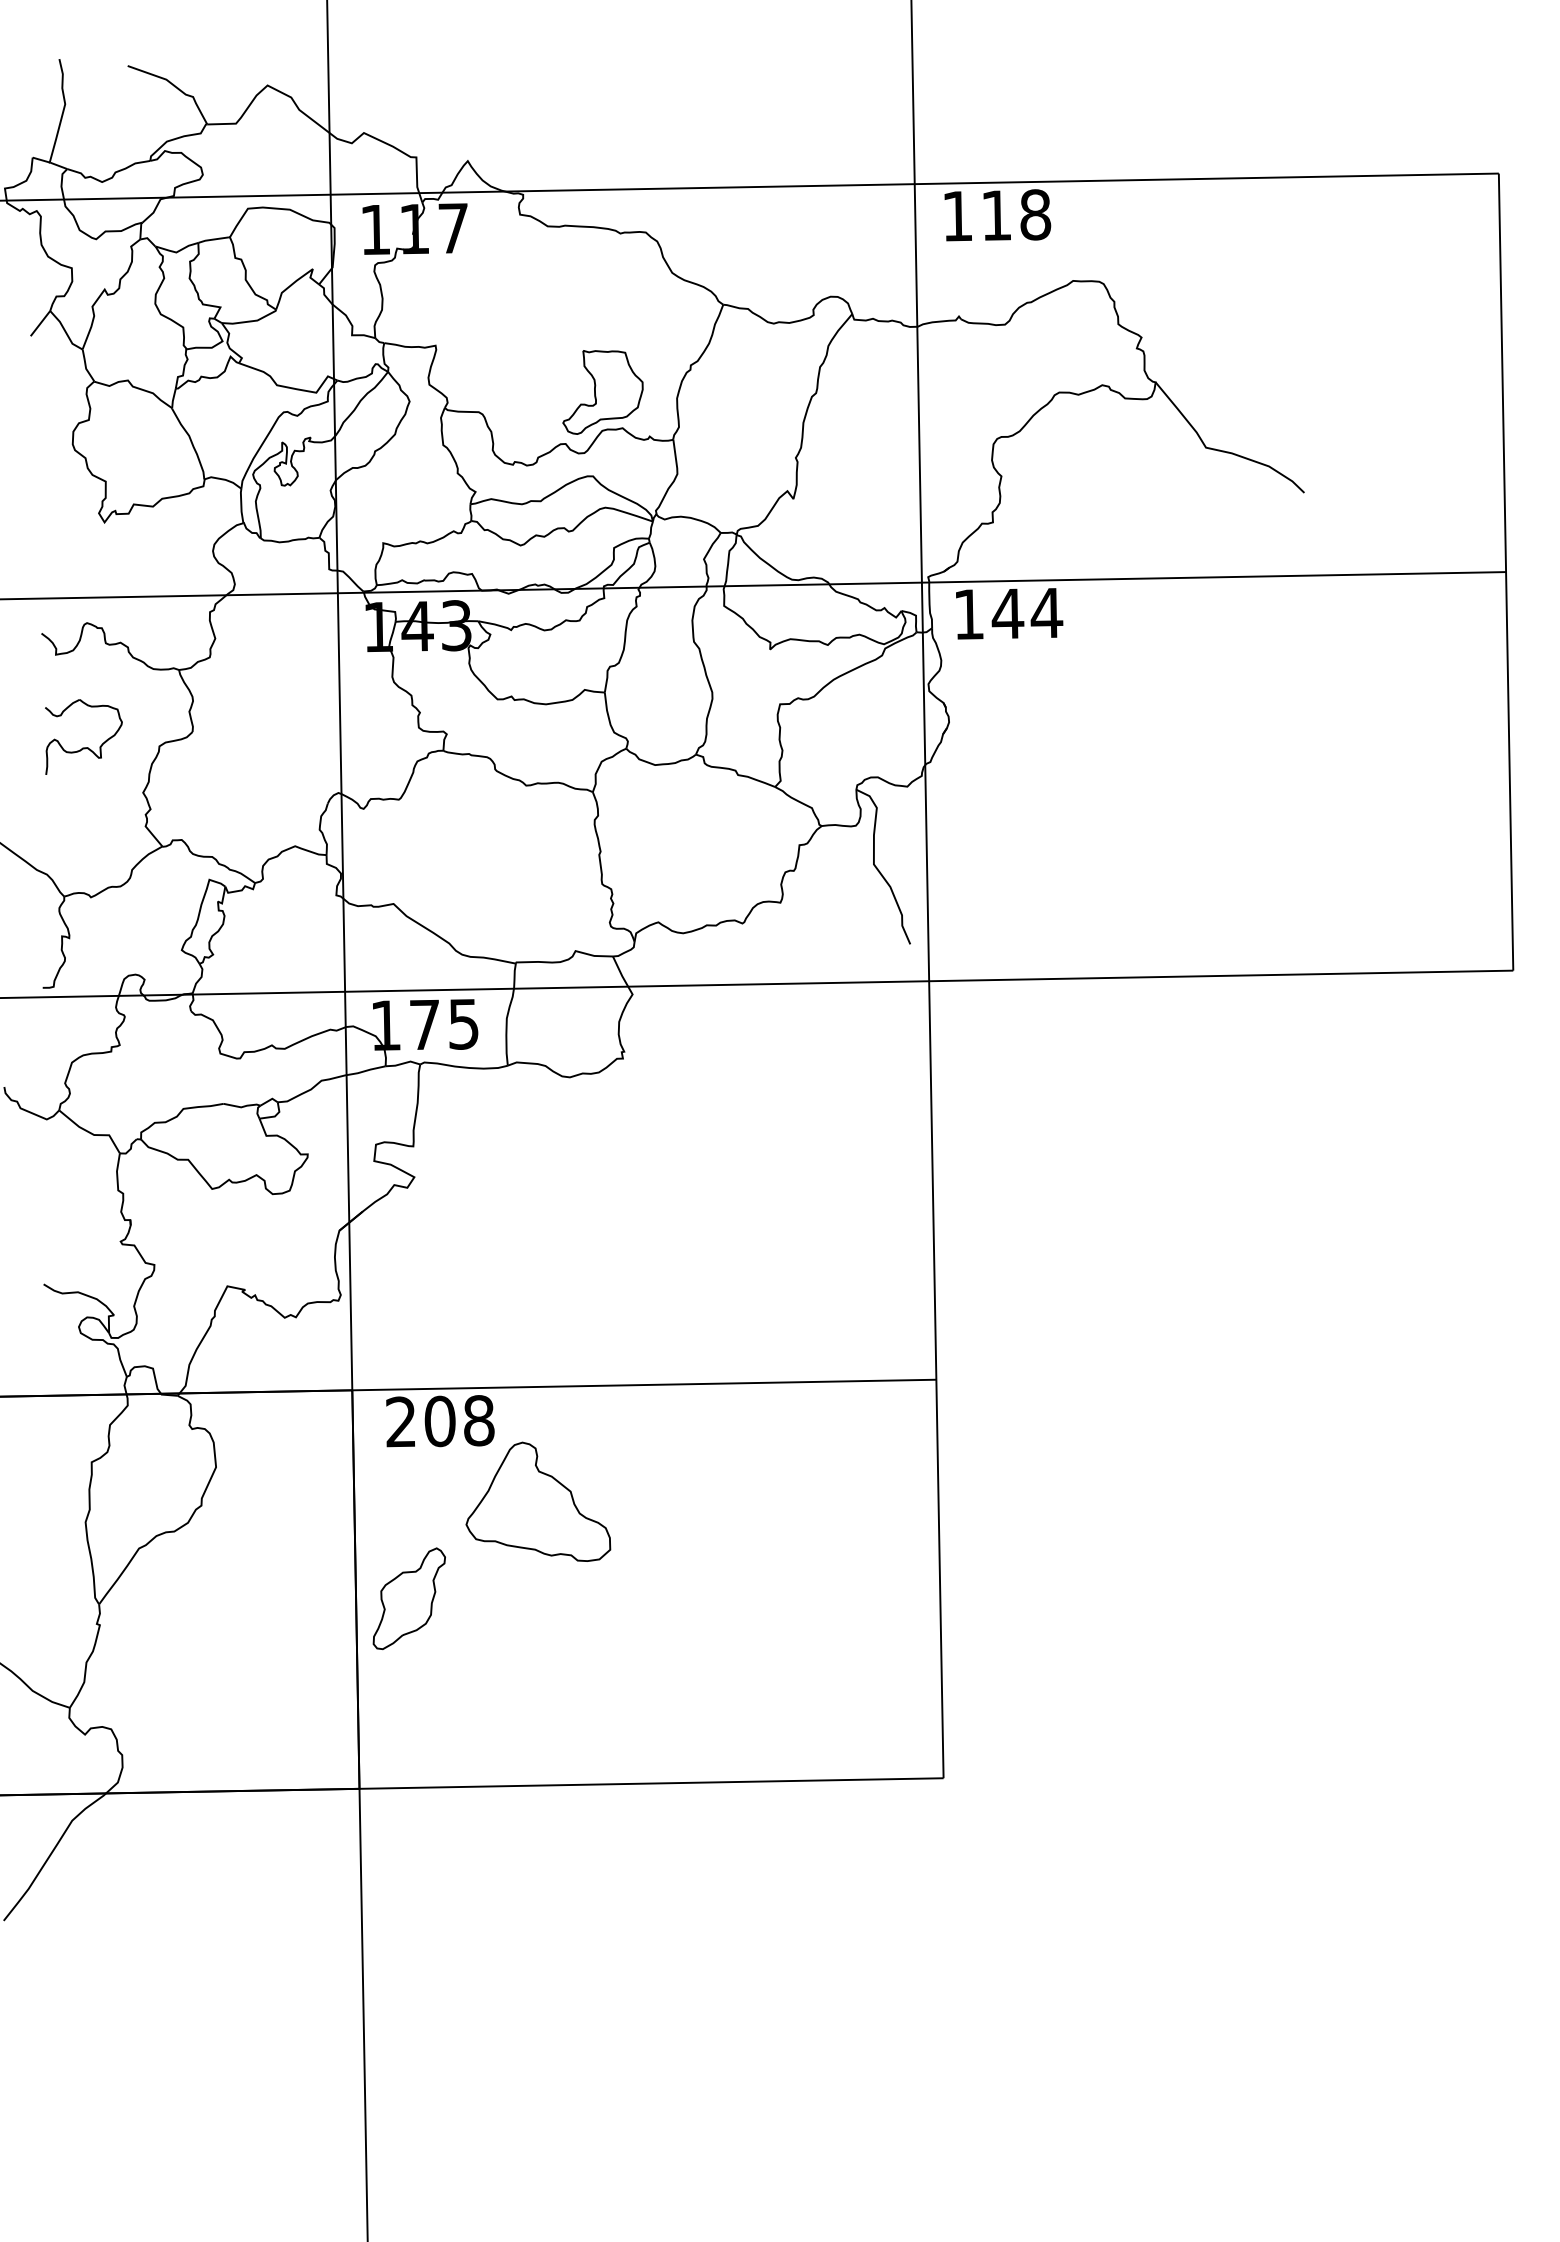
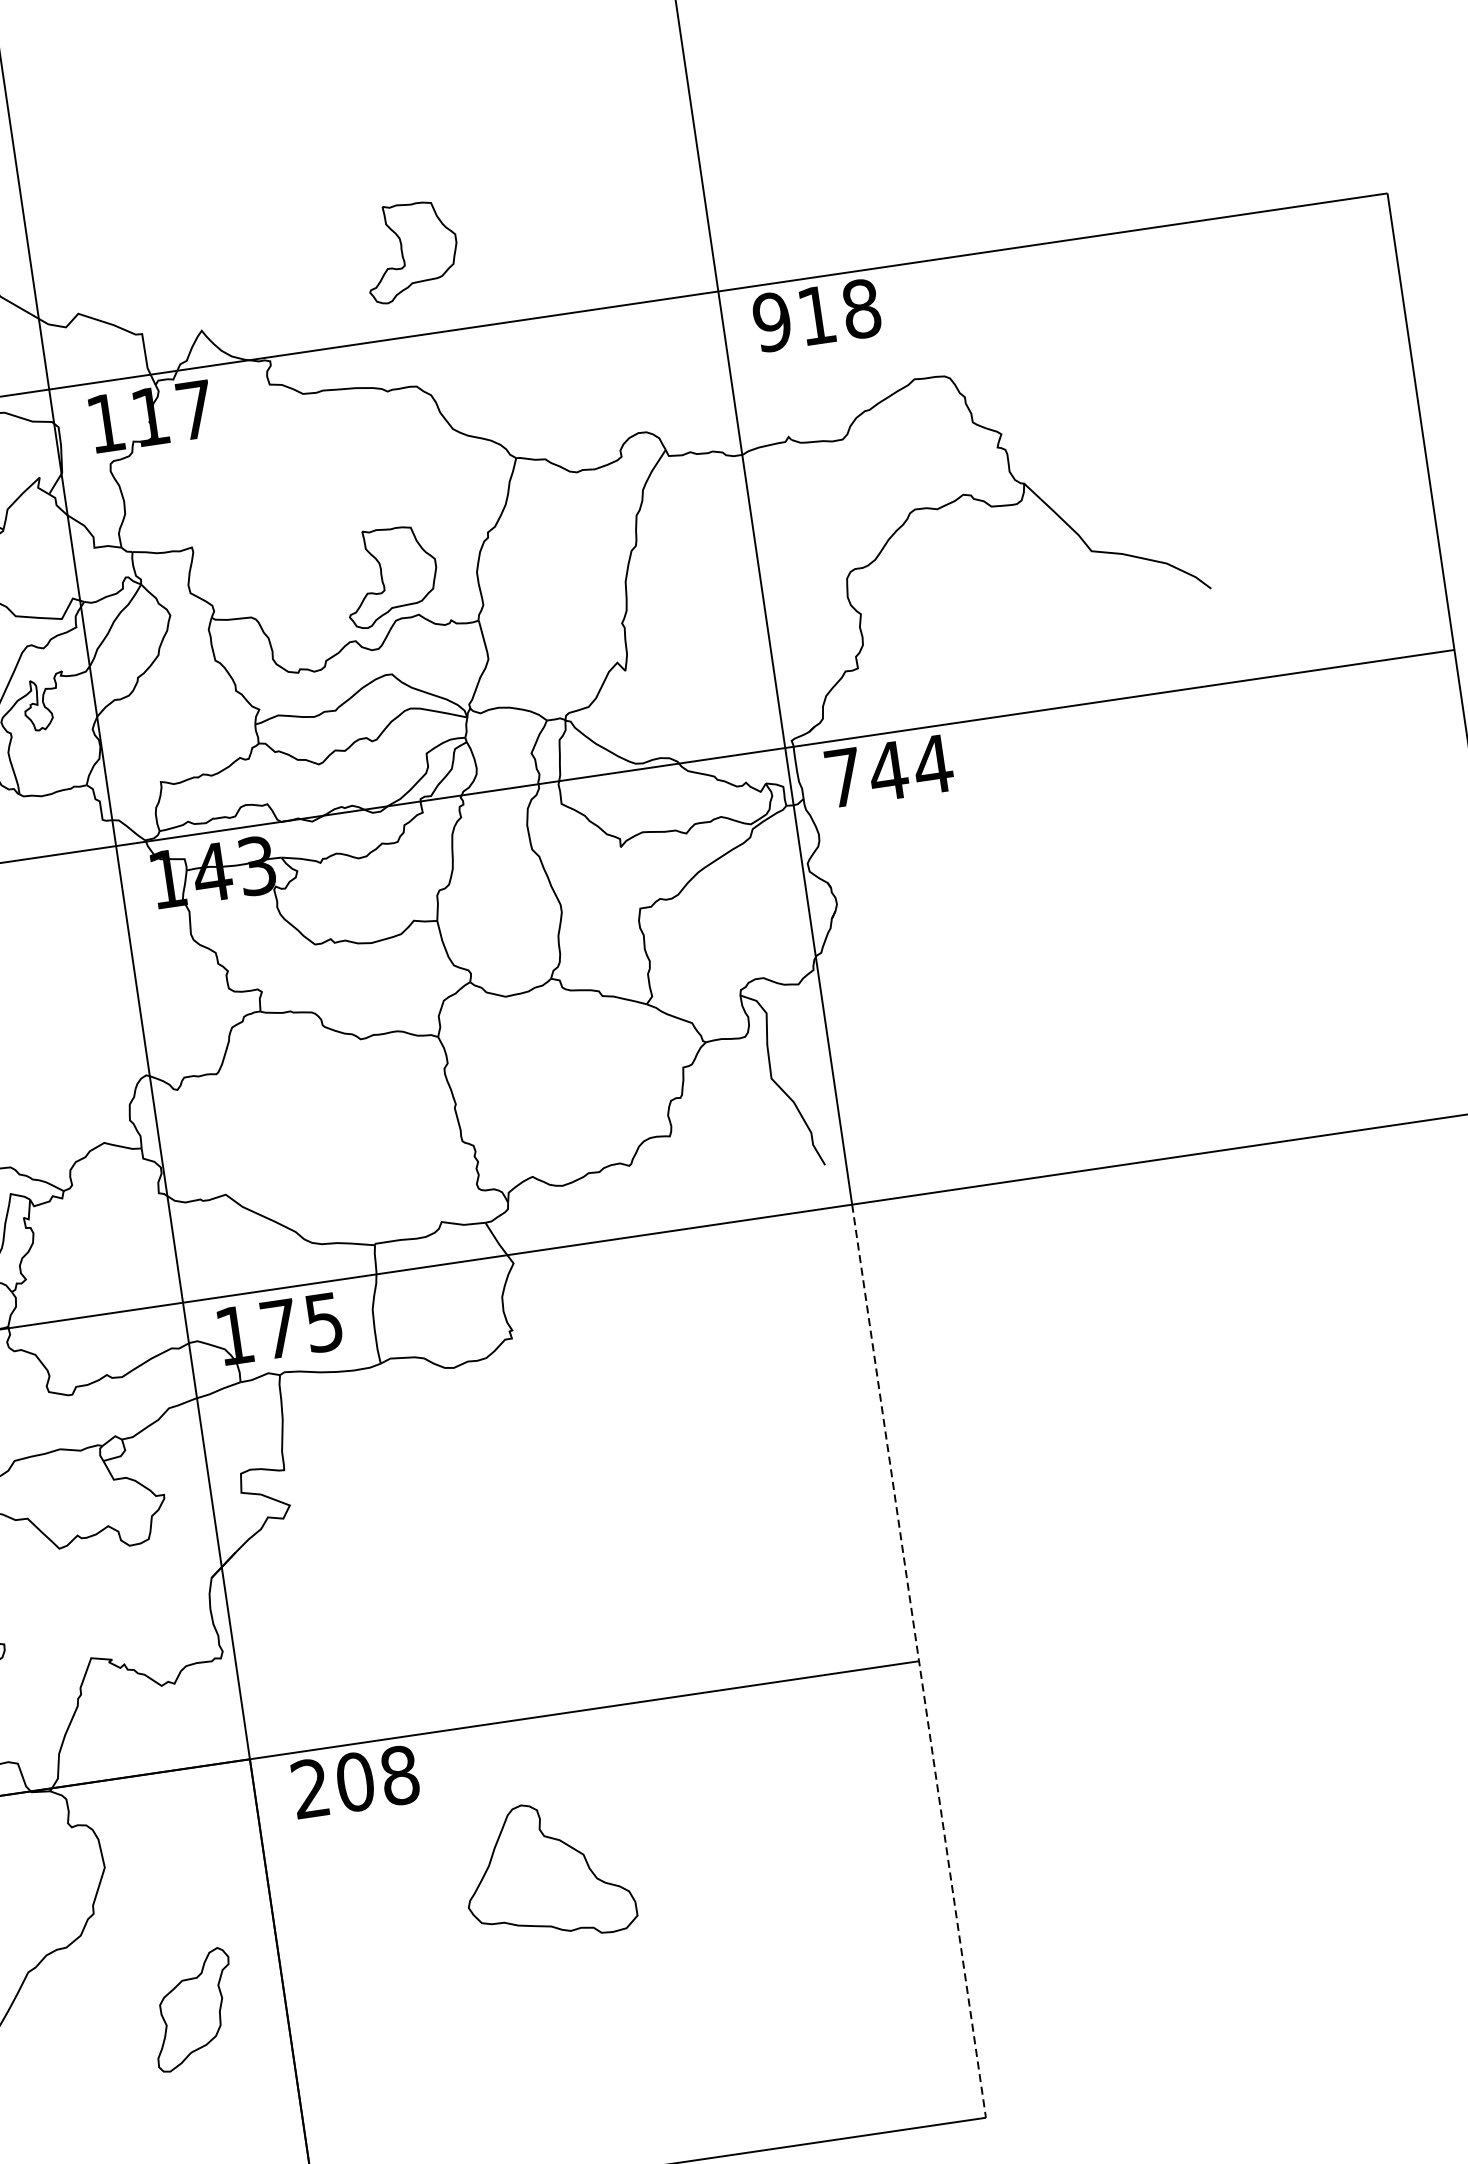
part: (655, 116) -> (410, 251), added
text: (957, 216) -> (772, 322), 118 -> 918
text: (968, 614) -> (843, 777), 144 -> 744
line: (936, 1379) -> (919, 1660), solid -> dashed
part: (538, 1501) -> (548, 1870), moved
part: (408, 1598) -> (192, 2009), moved

